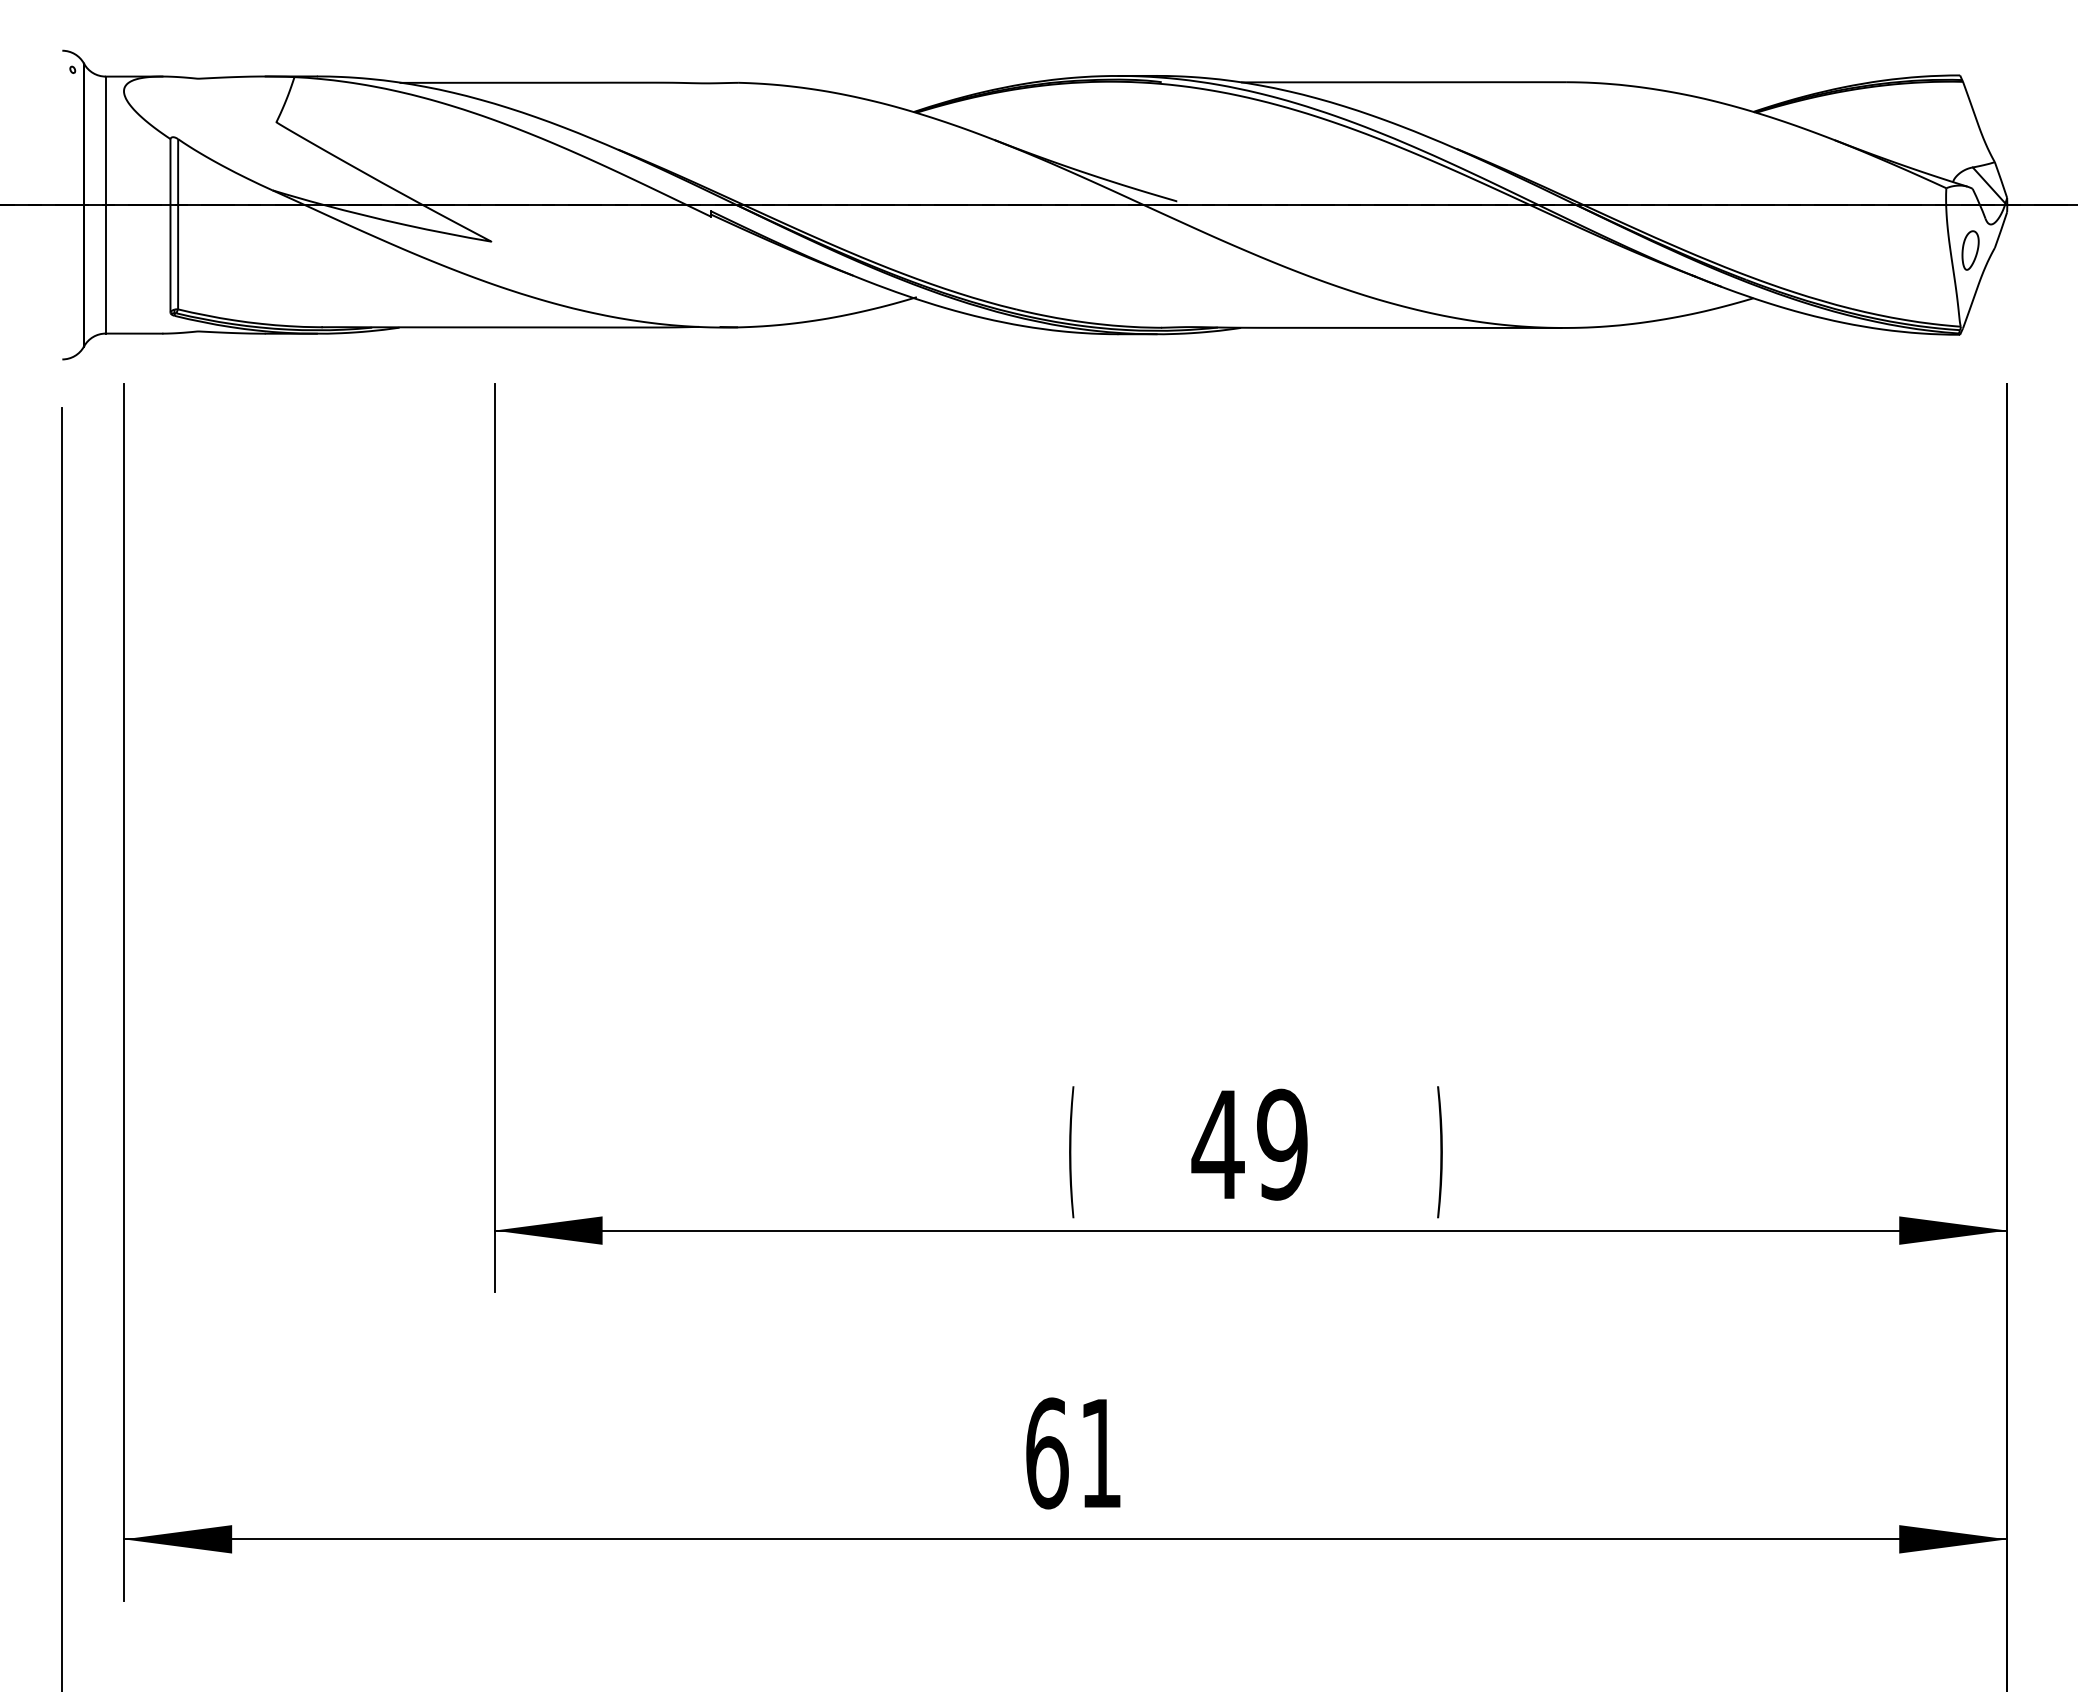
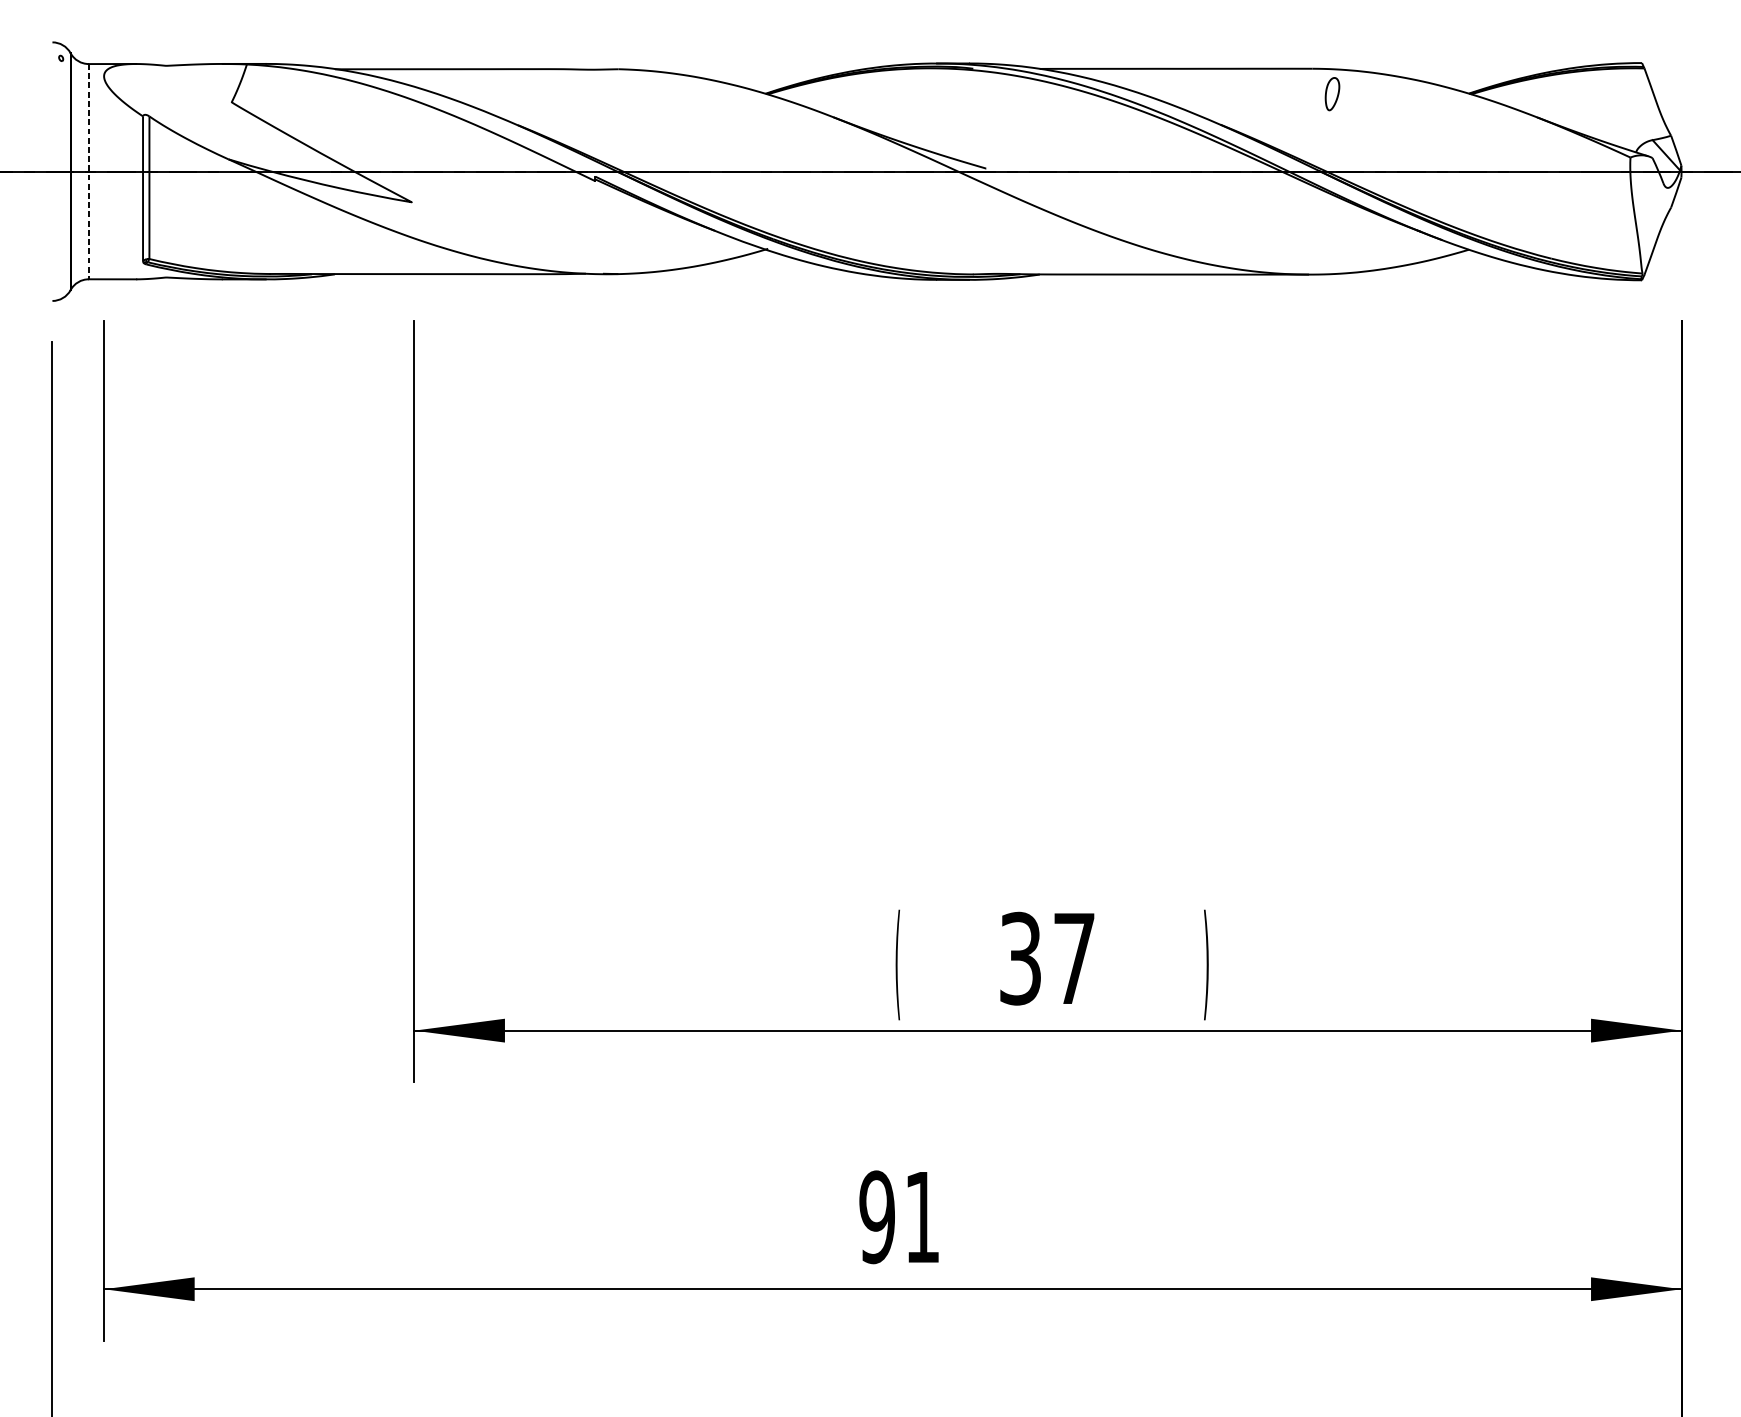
line: (105, 205) -> (88, 172), solid -> dashed
part: (1970, 250) -> (1332, 94), moved
text: (1249, 1144) -> (1046, 958), 49 -> 37
text: (1046, 1453) -> (876, 1217), 61 -> 91

